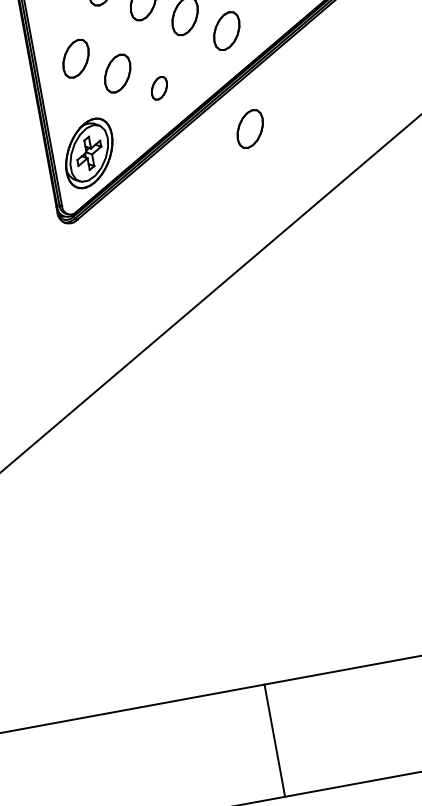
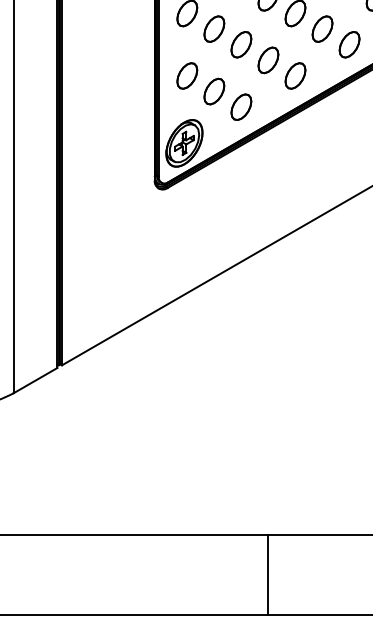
part: (159, 87) -> (241, 106), size x1.67
part: (250, 128) -> (299, 146), removed
line: (274, 740) -> (268, 574), moved

